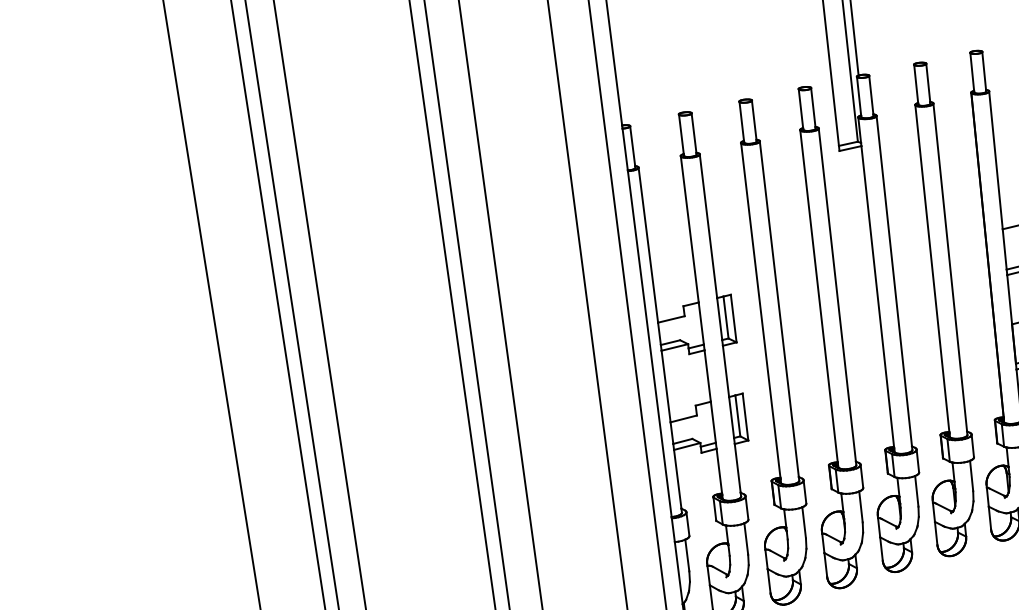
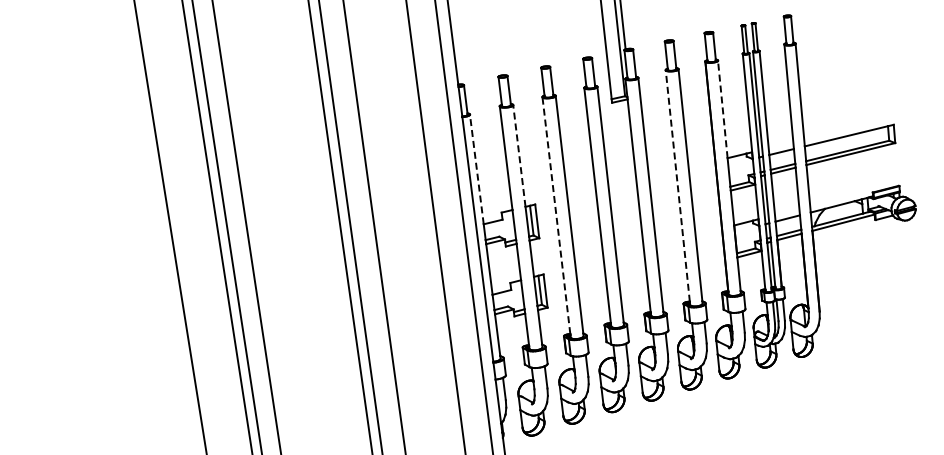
line: (995, 160) -> (722, 109), solid -> dashed
line: (708, 225) -> (519, 155), solid -> dashed
line: (647, 245) -> (476, 169), solid -> dashed
line: (931, 267) -> (677, 185), solid -> dashed
line: (760, 310) -> (556, 215), solid -> dashed

